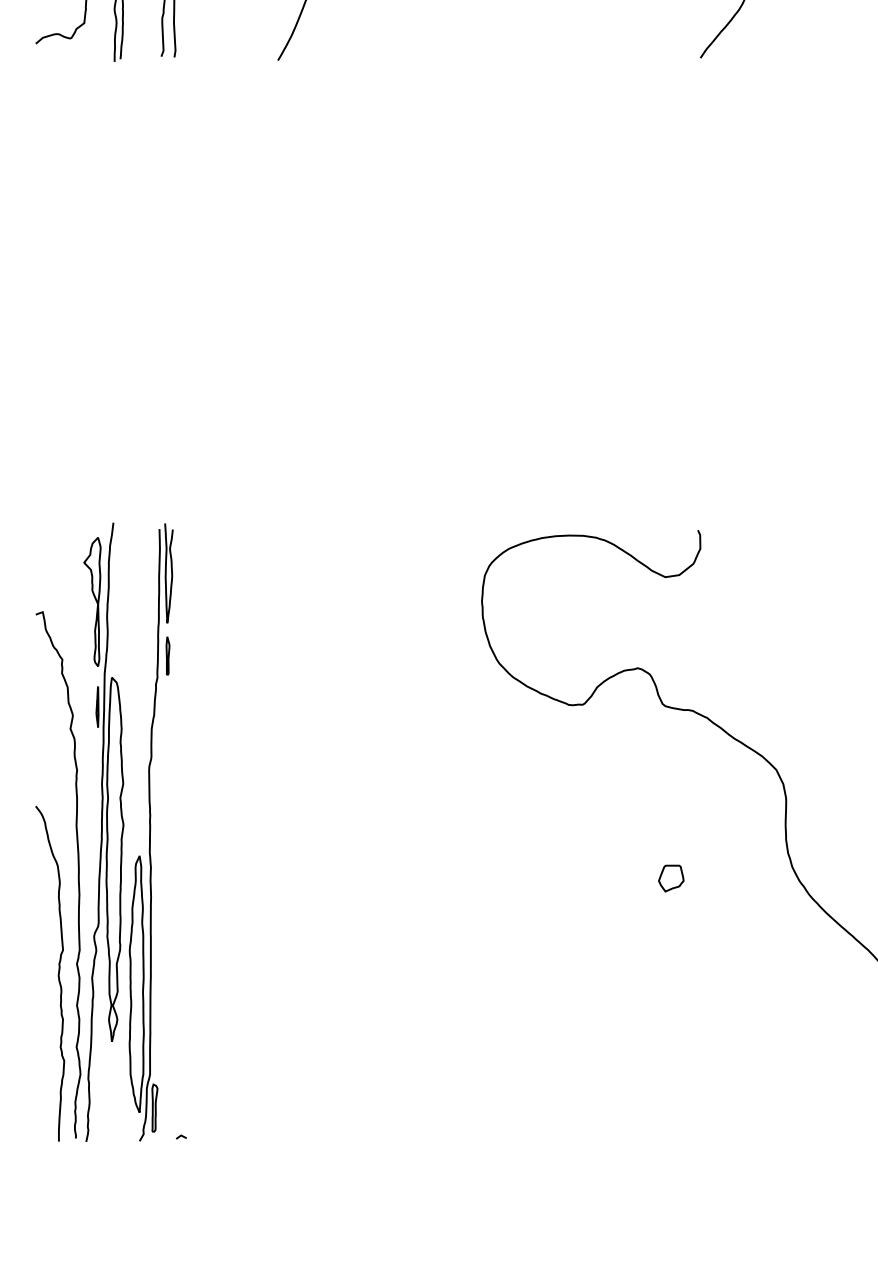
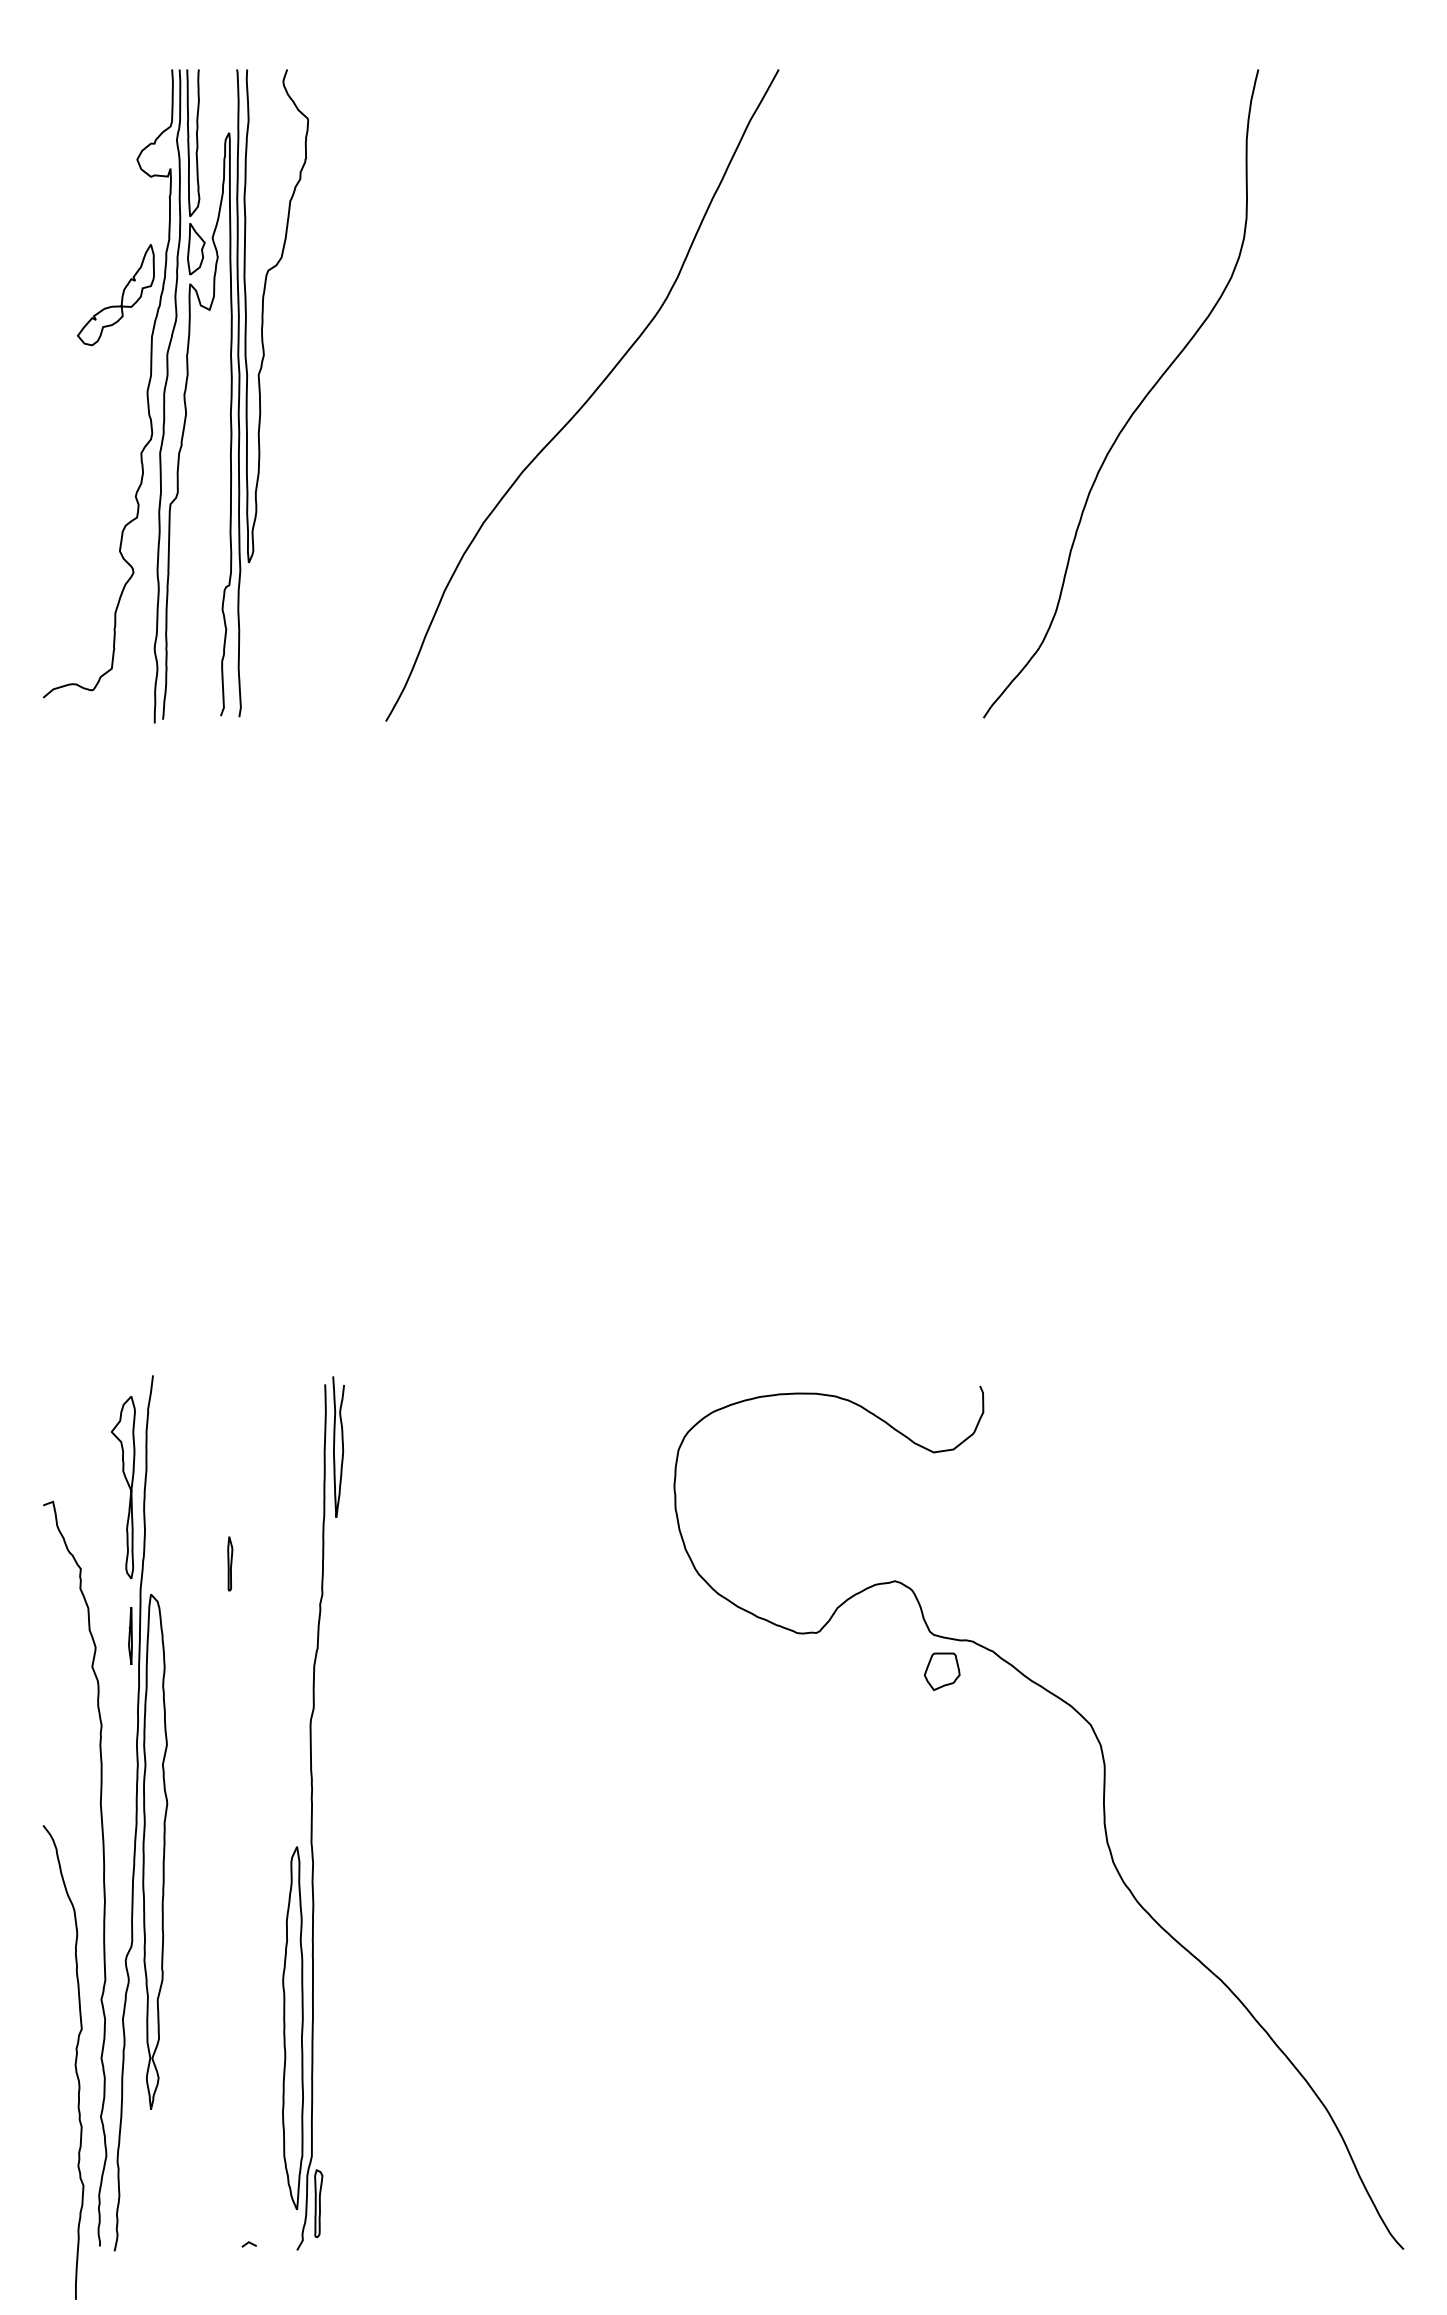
part: (151, 832) -> (313, 1813), moved
part: (670, 878) -> (941, 1671), moved
curve: (57, 974) -> (74, 2063), moved

